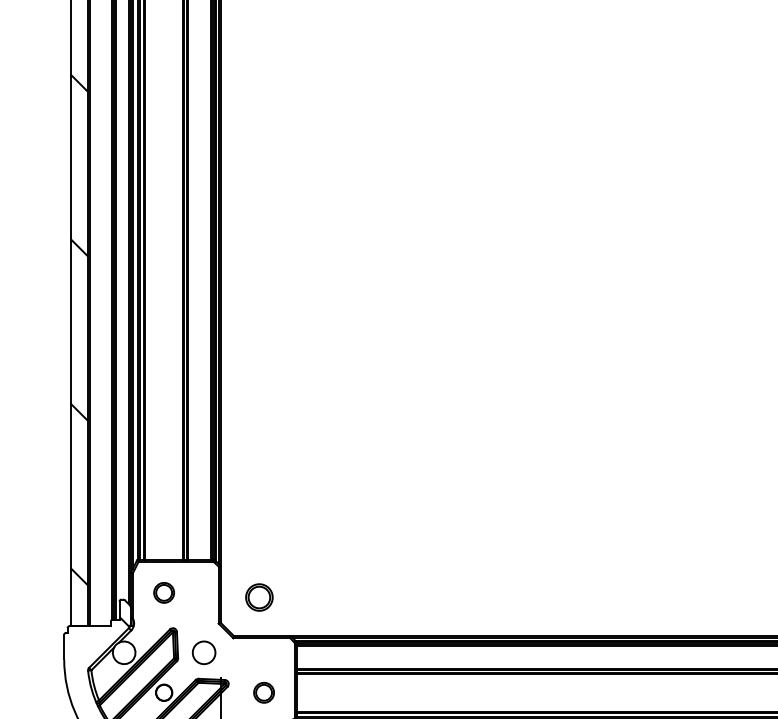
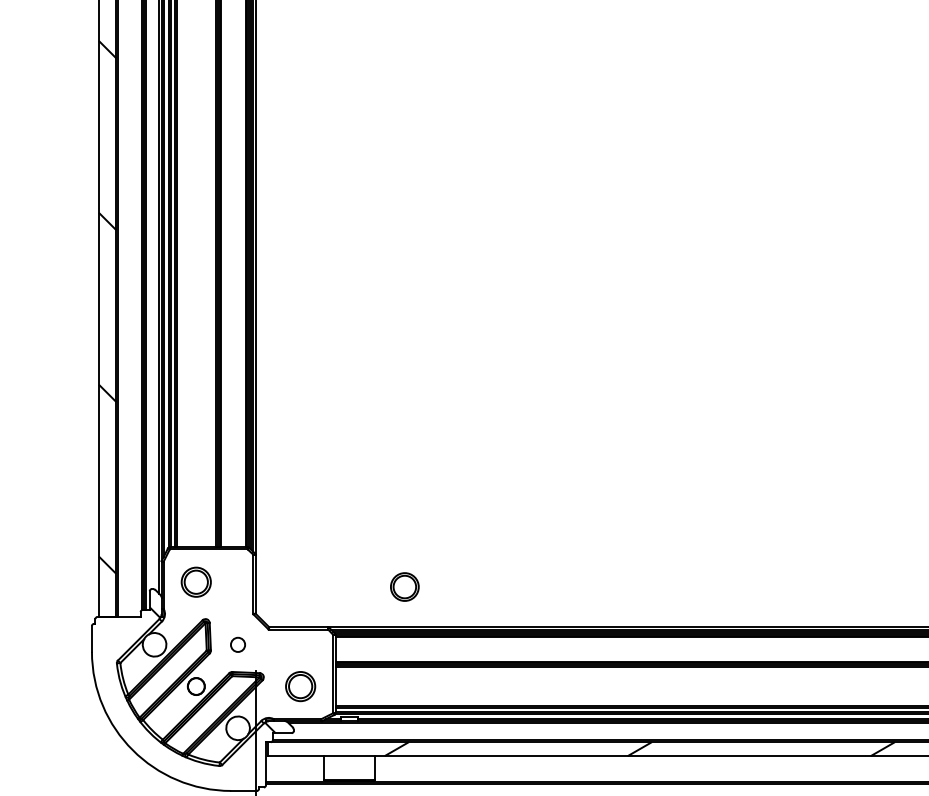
part: (164, 592) -> (196, 581), size x1.4
part: (259, 597) -> (404, 586), moved
circle: (203, 652) -> (237, 644), size x0.6
part: (263, 692) -> (300, 686), size x1.4

